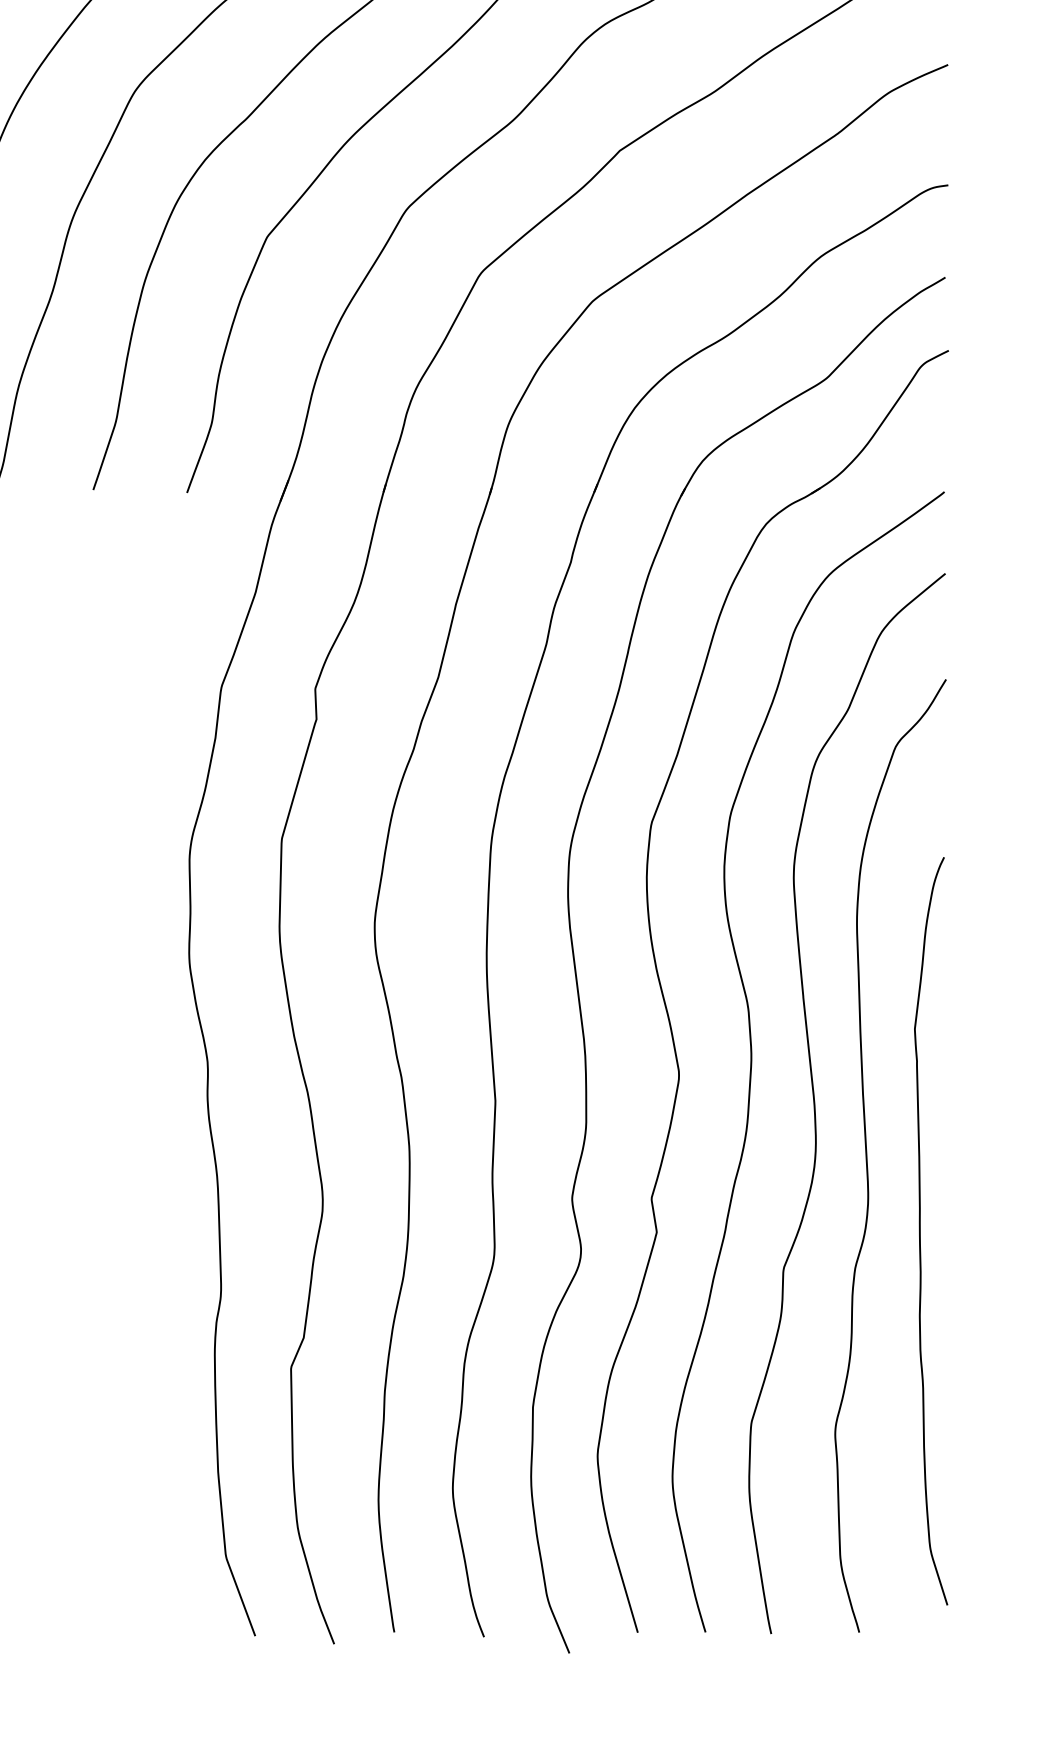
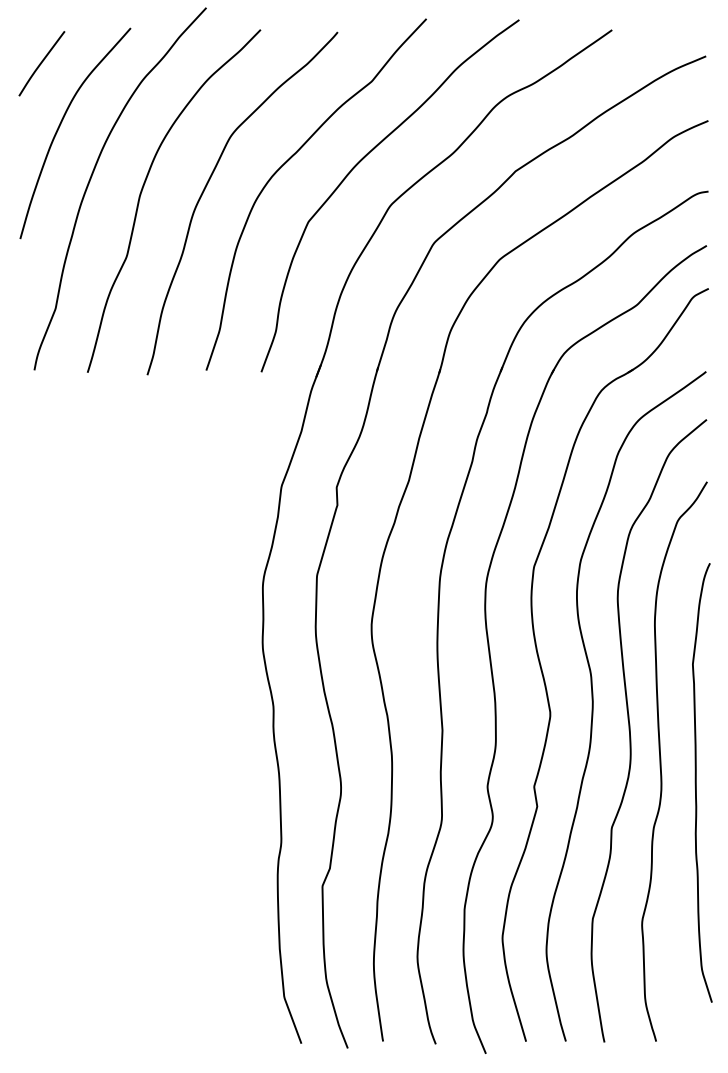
curve: (921, 1230) -> (696, 782), moved

